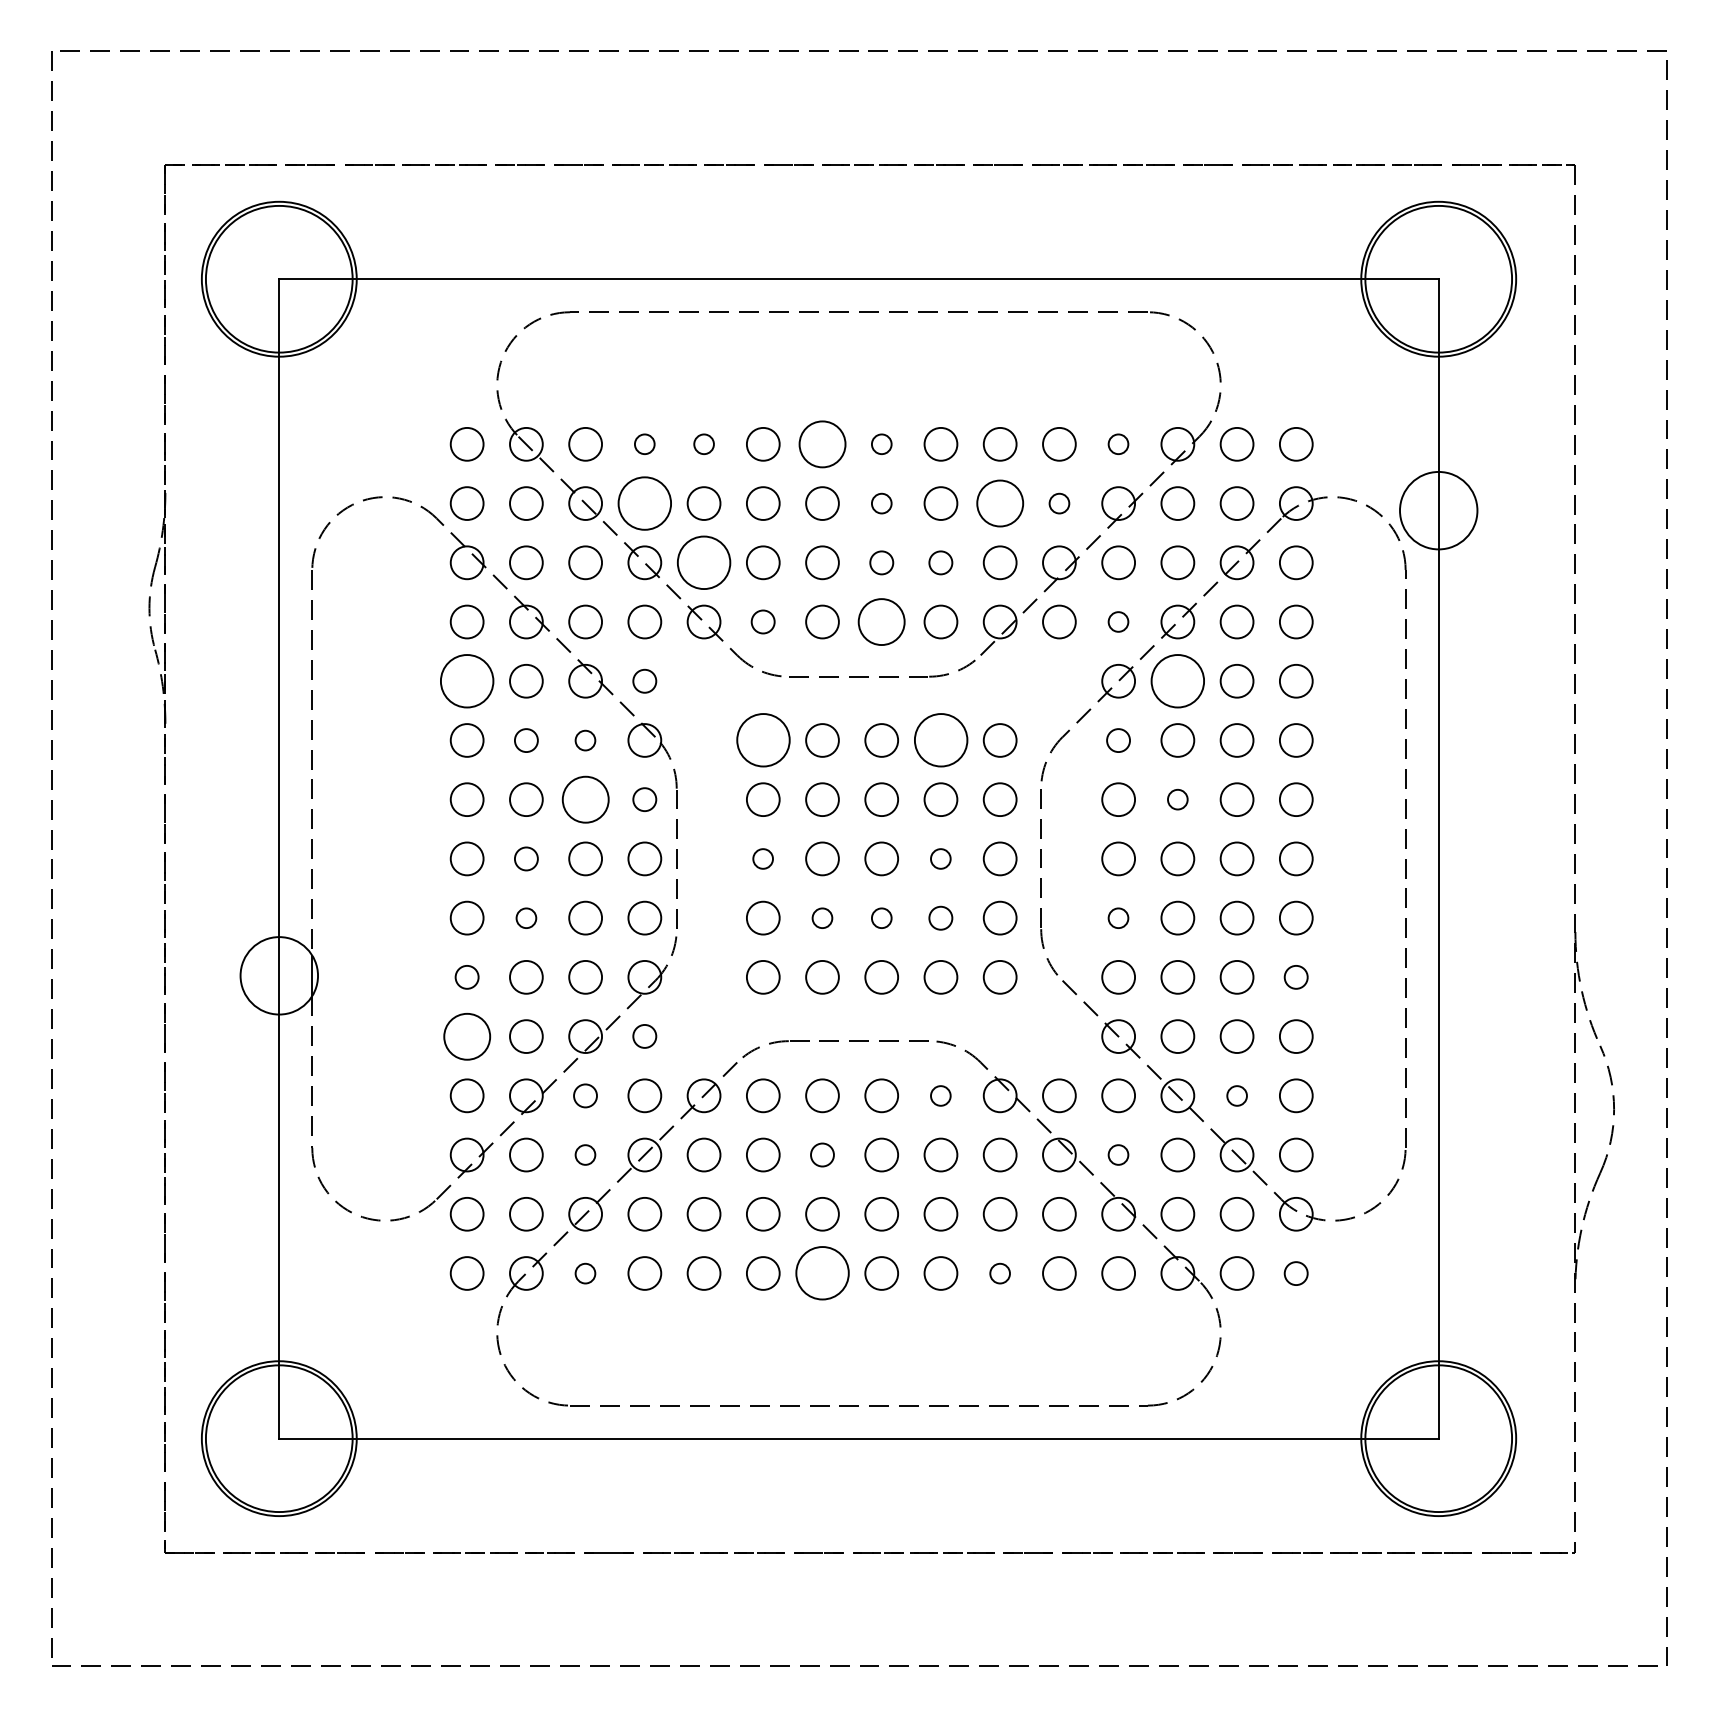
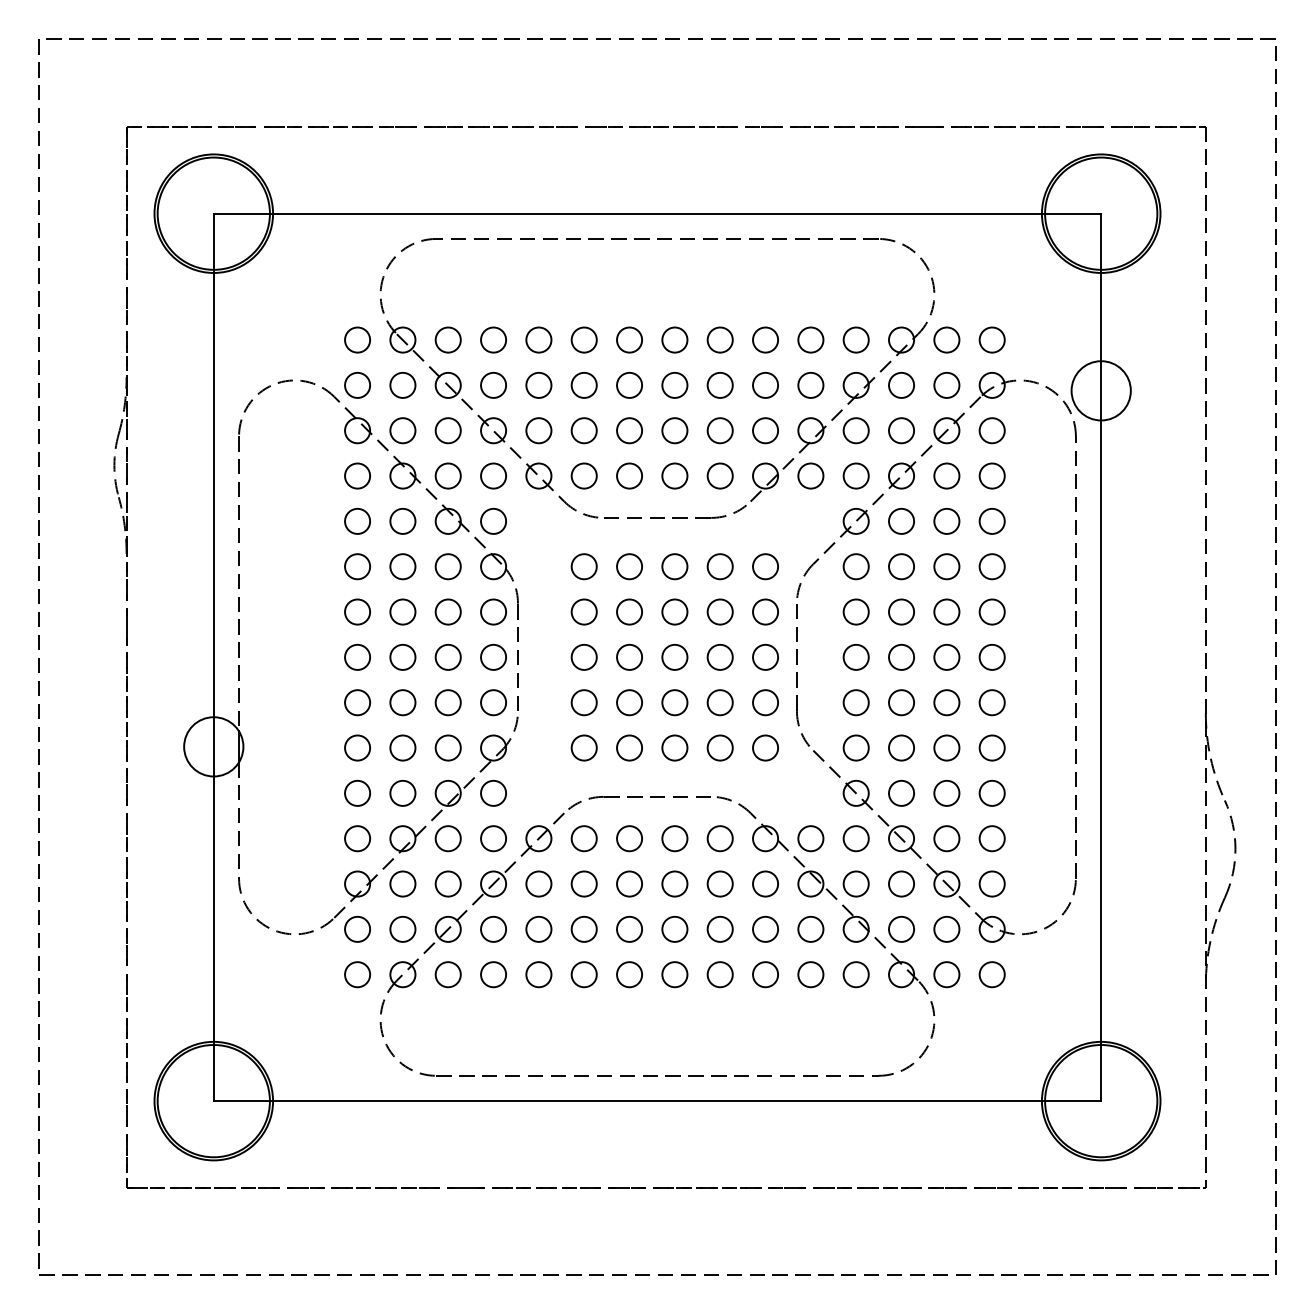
circle: (644, 443) -> (493, 339), size x1.67
circle: (703, 443) -> (538, 339), size x1.67
circle: (822, 443) -> (629, 339), size x0.71
circle: (881, 443) -> (674, 339), size x1.67
circle: (1117, 443) -> (855, 339), size x1.67
circle: (644, 502) -> (493, 384), size x0.62
circle: (881, 503) -> (674, 385), size x1.67
circle: (1000, 503) -> (765, 385), size x0.71
circle: (1058, 503) -> (810, 385), size x1.67
circle: (703, 562) -> (538, 430), size x0.62
circle: (881, 562) -> (674, 430), size x1.43
circle: (940, 562) -> (719, 430), size x1.43
circle: (762, 621) -> (583, 475), size x1.43
circle: (881, 621) -> (674, 475), size x0.71
circle: (1117, 621) -> (855, 475), size x1.67
circle: (467, 680) -> (357, 520), size x0.62
circle: (1177, 680) -> (901, 520), size x0.62
circle: (644, 681) -> (493, 521), size x1.43
circle: (525, 740) -> (402, 566), size x1.43
circle: (584, 740) -> (447, 566), size x1.67
circle: (762, 740) -> (583, 566), size x0.62
circle: (940, 740) -> (719, 566), size x0.62
circle: (1117, 740) -> (855, 566), size x1.43
circle: (584, 798) -> (447, 611), size x0.71
circle: (644, 798) -> (493, 611), size x1.43
circle: (1177, 798) -> (901, 611), size x1.67
circle: (525, 859) -> (402, 657), size x1.43
circle: (762, 859) -> (583, 657), size x1.67
circle: (940, 859) -> (719, 657), size x1.67
circle: (525, 917) -> (402, 702), size x1.67
circle: (822, 917) -> (629, 702), size x1.67
circle: (881, 917) -> (674, 702), size x1.67
circle: (940, 917) -> (719, 702), size x1.43
circle: (1117, 917) -> (855, 702), size x1.67
circle: (467, 976) -> (357, 747), size x1.43
circle: (1295, 976) -> (991, 747), size x1.43
circle: (467, 1035) -> (357, 792), size x0.71
circle: (644, 1035) -> (493, 792), size x1.43
circle: (584, 1095) -> (447, 838), size x1.43
circle: (940, 1095) -> (719, 838), size x1.67
circle: (1236, 1095) -> (946, 838), size x1.67
circle: (584, 1154) -> (447, 883), size x1.67
circle: (822, 1154) -> (629, 883), size x1.43
circle: (1117, 1154) -> (855, 883), size x1.67
circle: (584, 1273) -> (447, 974), size x1.67
circle: (822, 1273) -> (629, 974), size x0.62
circle: (1000, 1273) -> (765, 974), size x1.67
circle: (1295, 1273) -> (991, 974), size x1.43

